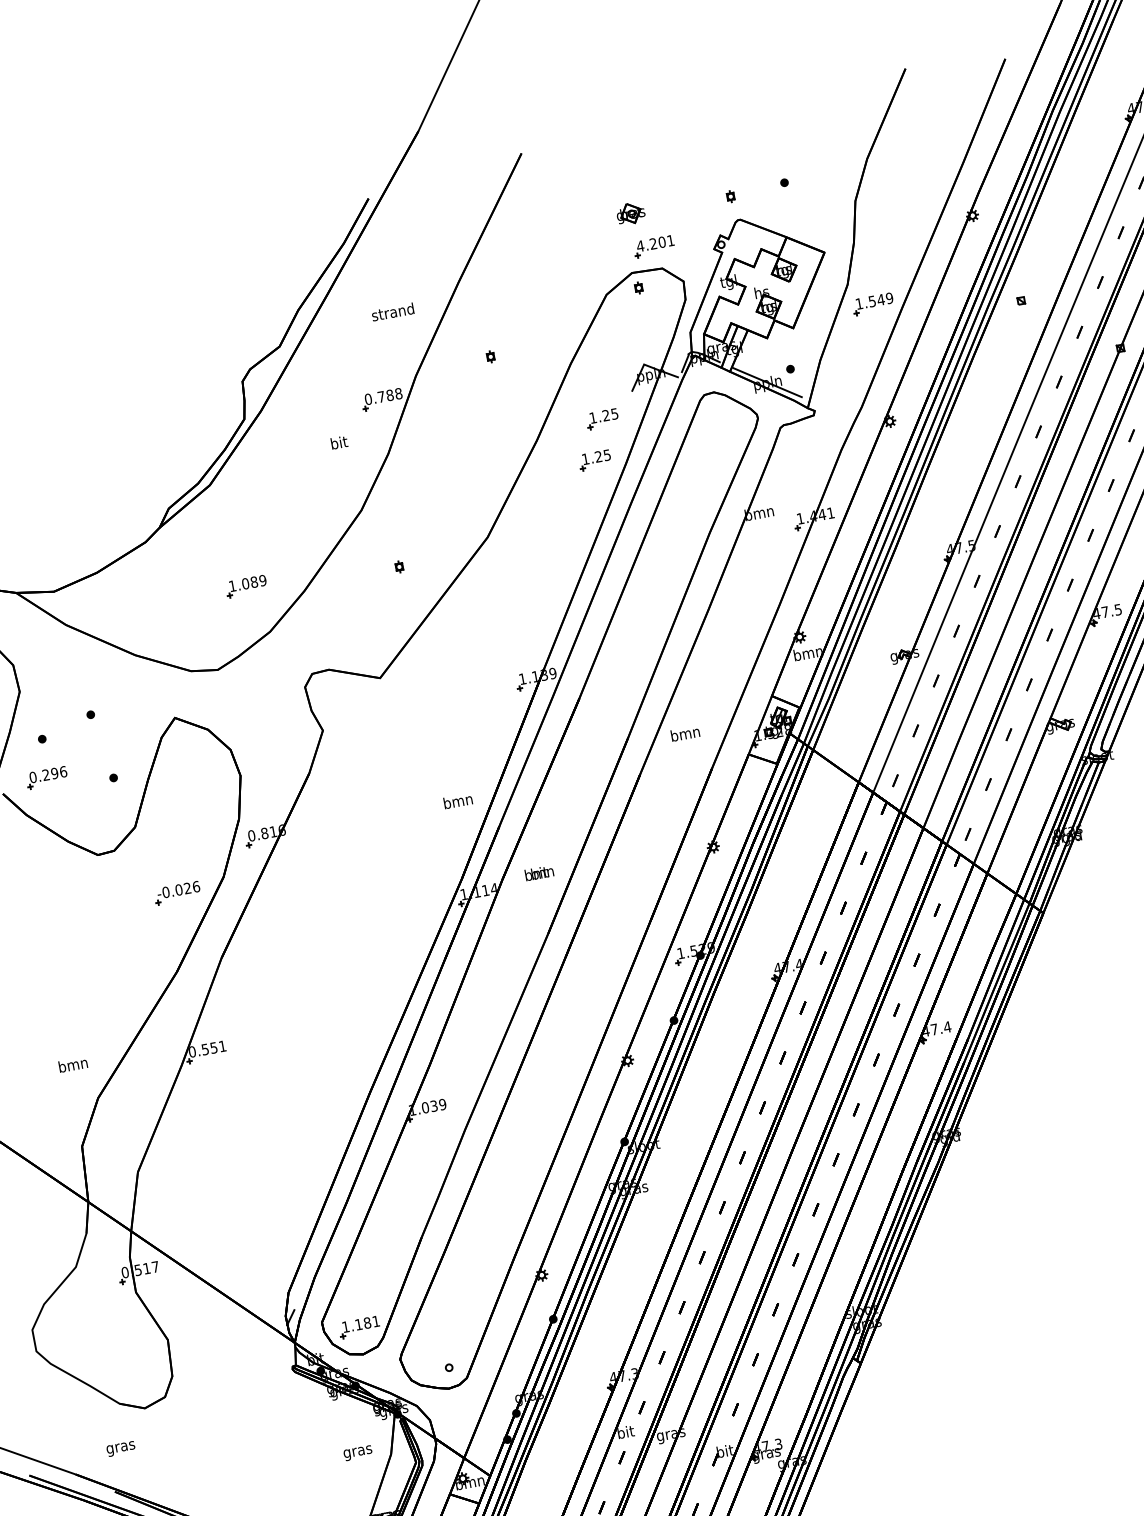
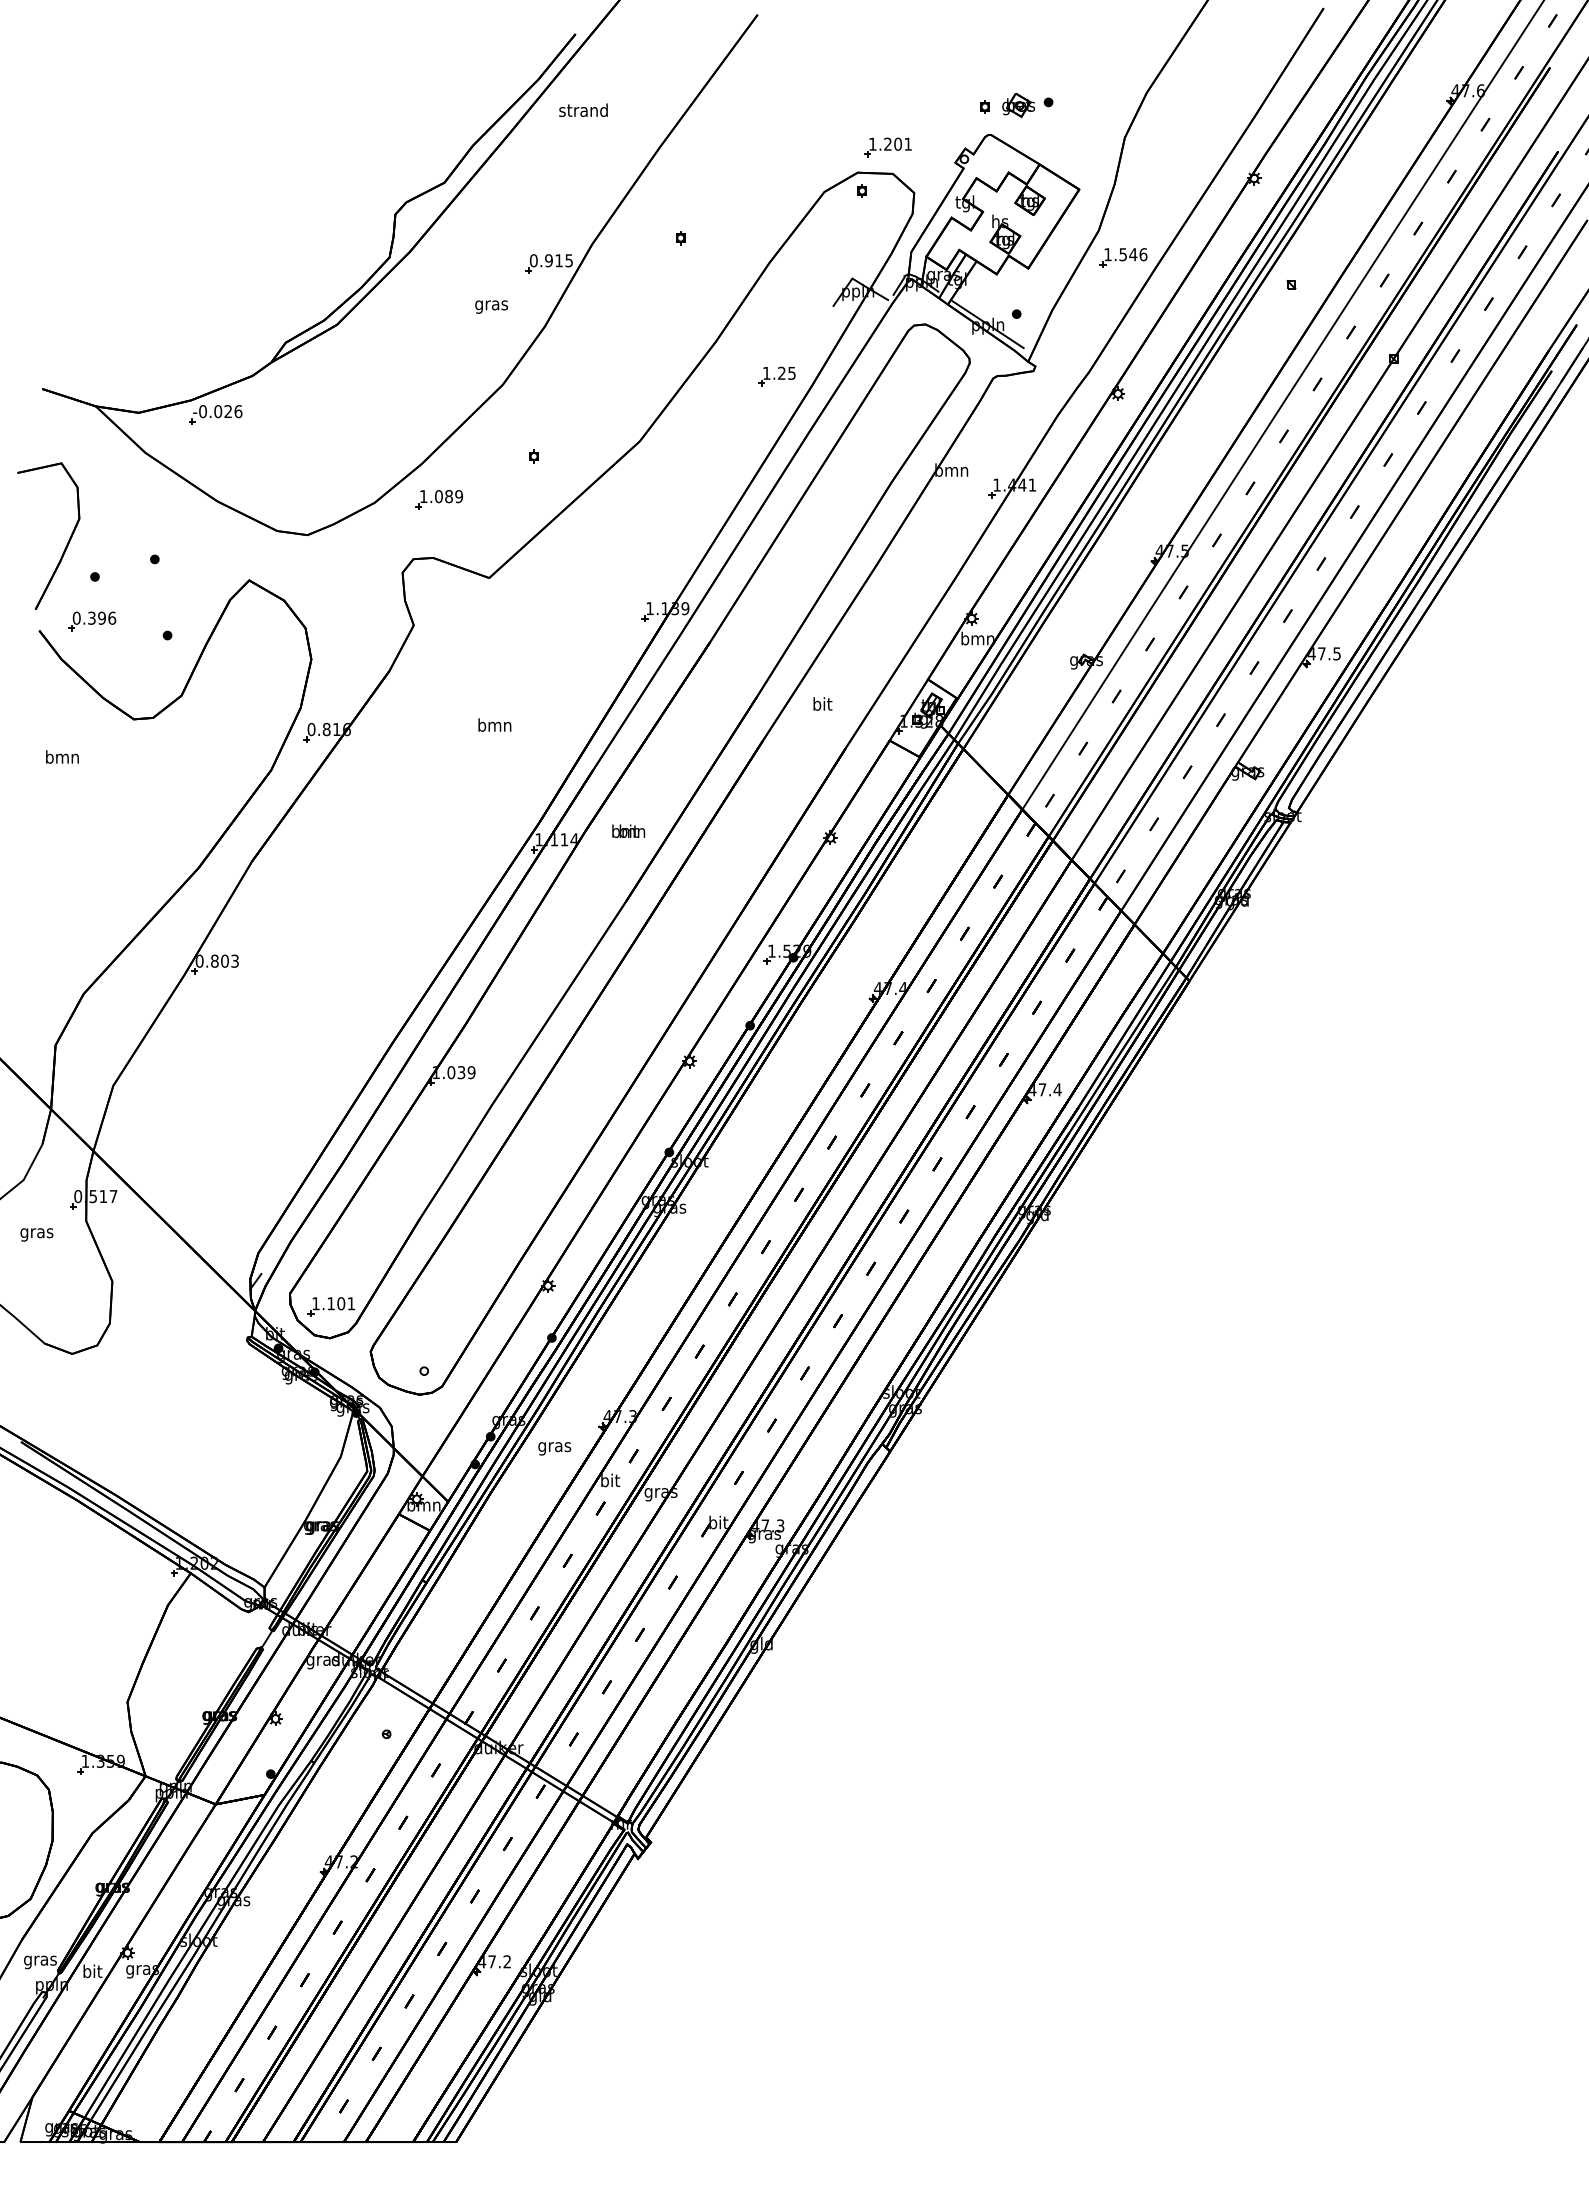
part: (630, 212) -> (1018, 104), moved
text: (640, 245) -> (872, 143), 4.201 -> 1.201
text: (889, 298) -> (1143, 254), 1.549 -> 1.546
text: (392, 311) -> (583, 109), moved
text: (390, 395) -> (559, 260), 0.788 -> 0.915
part: (602, 419) -> (793, 331), removed
text: (339, 443) -> (491, 304), bit -> gras
part: (245, 586) -> (438, 499), moved
text: (685, 733) -> (822, 703), bmn -> bit
text: (45, 775) -> (91, 618), 0.296 -> 0.396
text: (457, 800) -> (494, 724), moved
part: (177, 892) -> (215, 414), moved
text: (213, 1047) -> (224, 960), 0.551 -> 0.803
text: (73, 1064) -> (62, 756), moved
text: (367, 1322) -> (341, 1303), 1.181 -> 1.101
text: (120, 1448) -> (36, 1234), moved
text: (357, 1452) -> (554, 1448), moved

